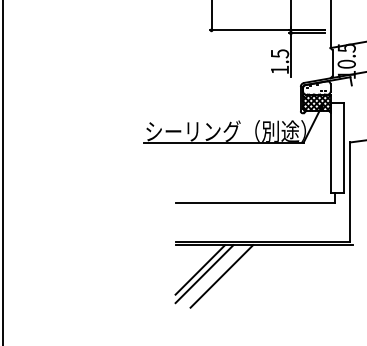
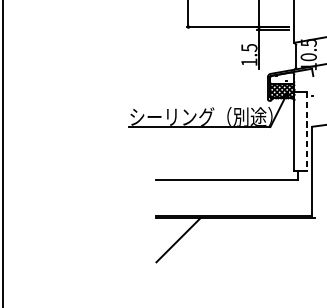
line: (344, 148) -> (306, 132), solid -> dashed
line: (204, 274) -> (182, 244), removed
line: (221, 276) -> (197, 246), removed

